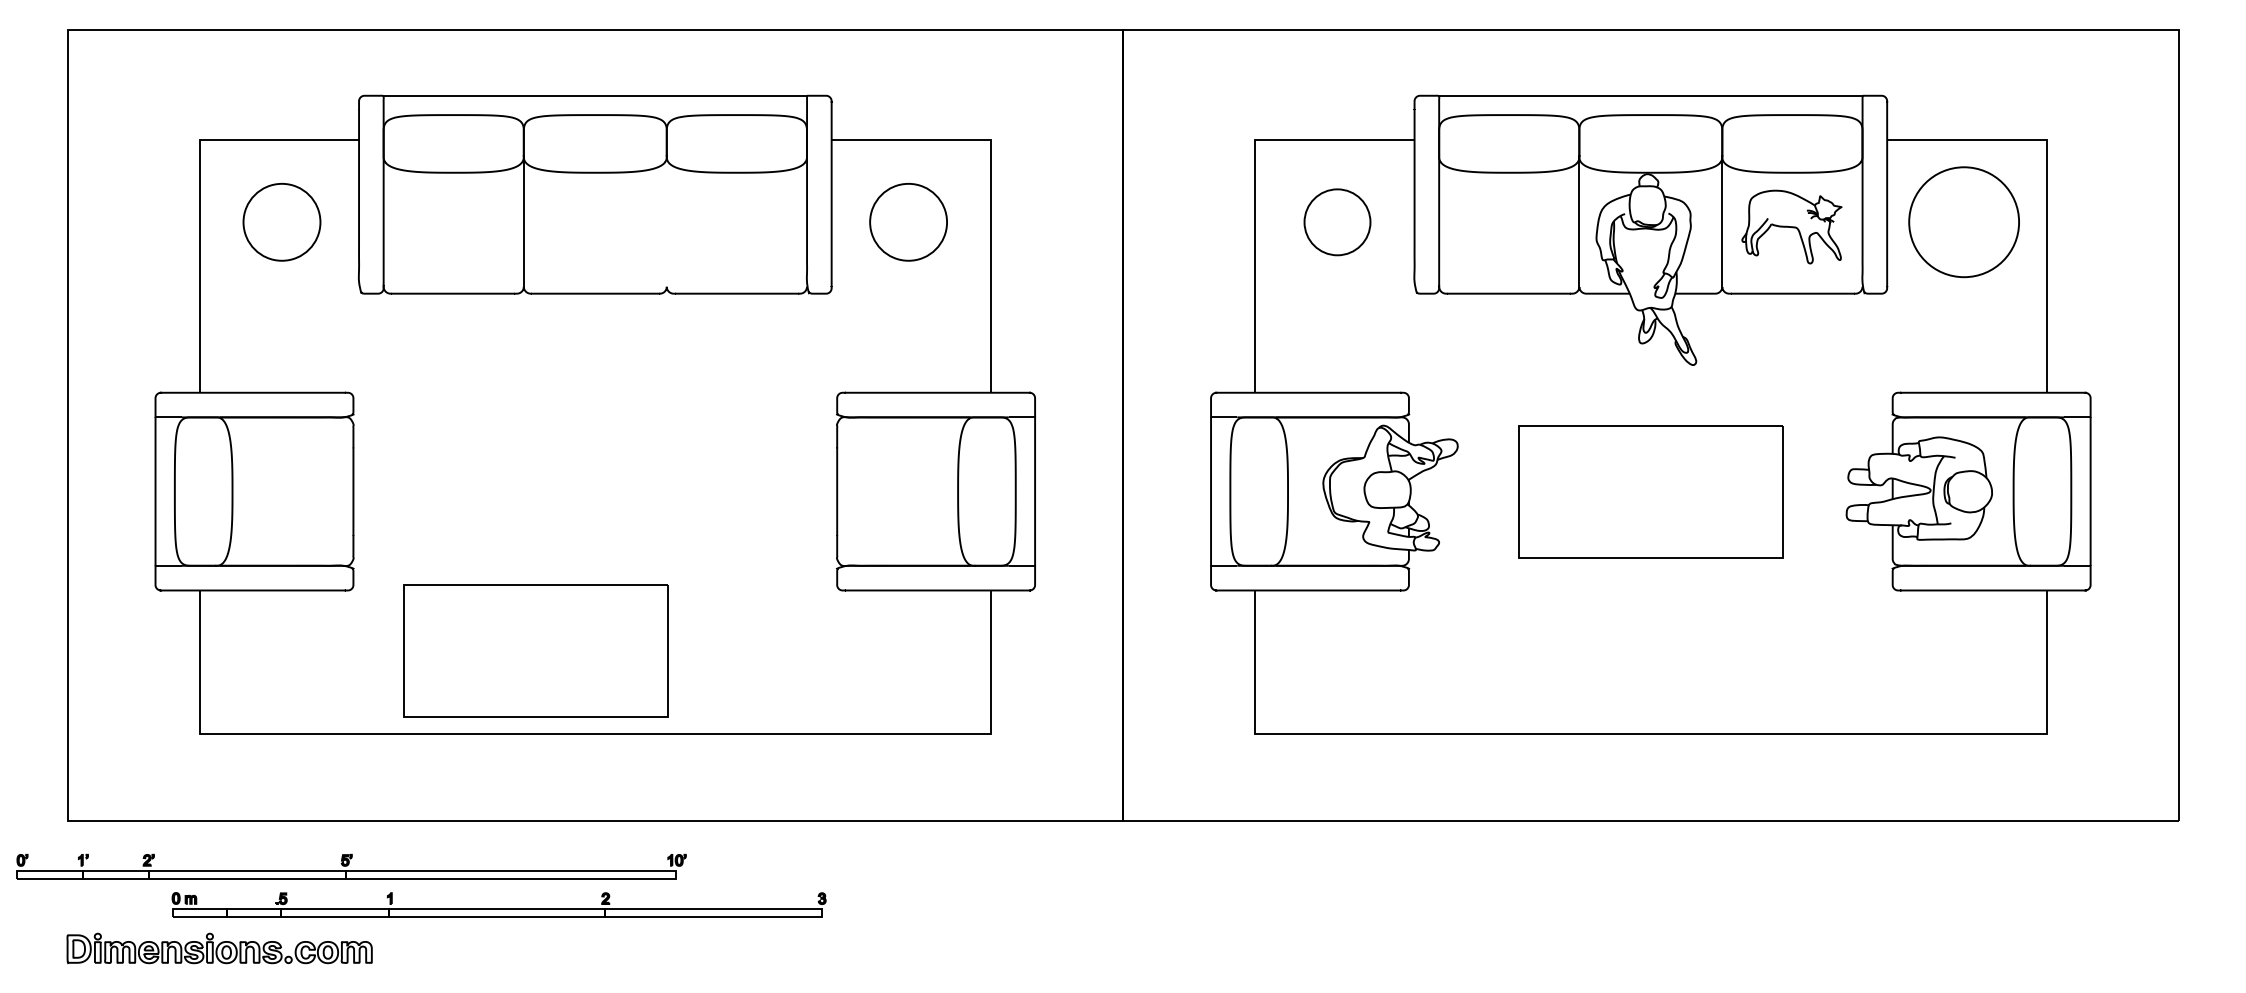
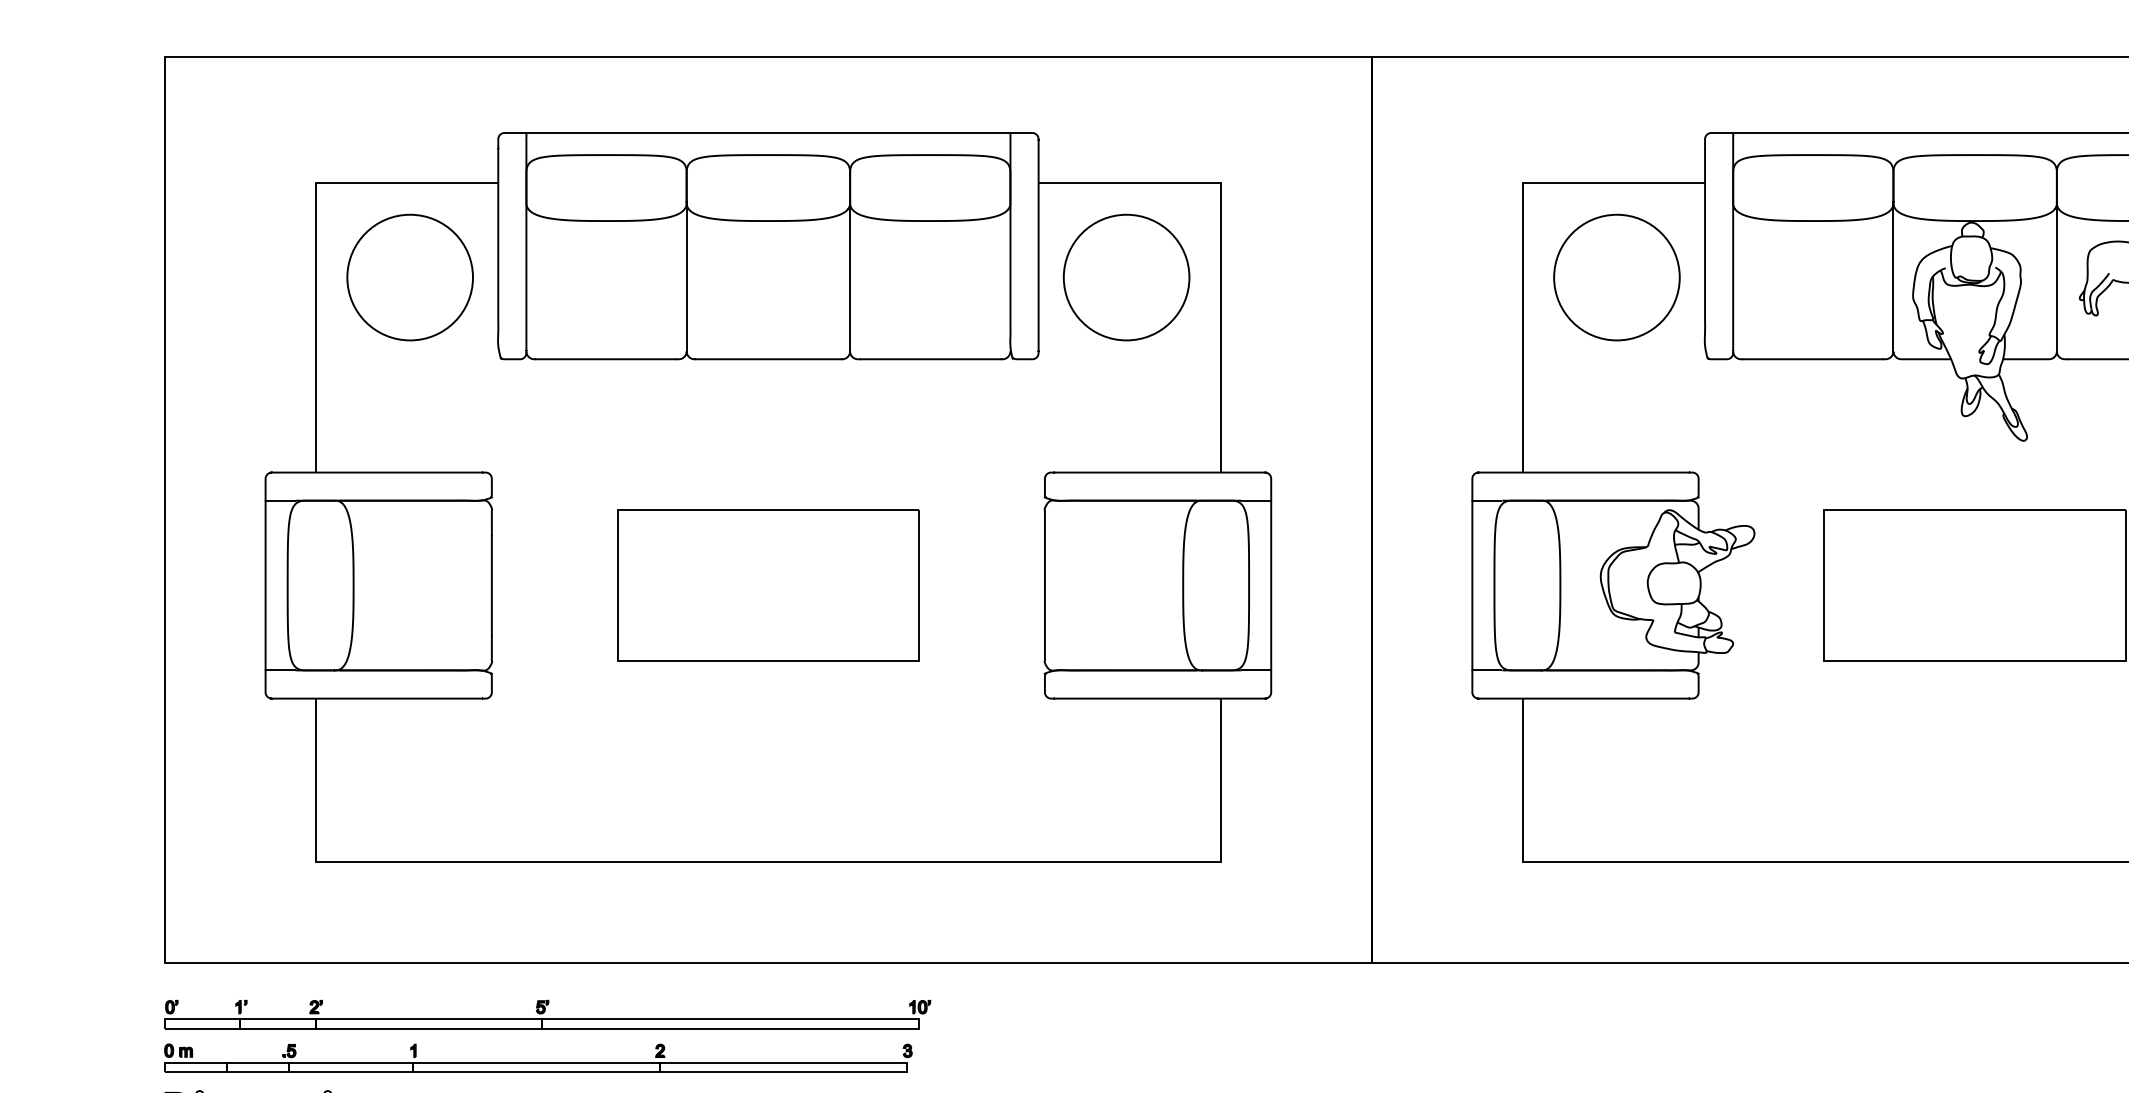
line: (666, 221) -> (849, 276), added
circle: (281, 222) -> (409, 277), size x1.43
circle: (908, 222) -> (1126, 277), size x1.43
circle: (1337, 222) -> (1616, 277), size x1.67
part: (535, 650) -> (767, 585), moved
part: (351, 866) -> (547, 1014), moved
part: (498, 904) -> (537, 1057), moved

